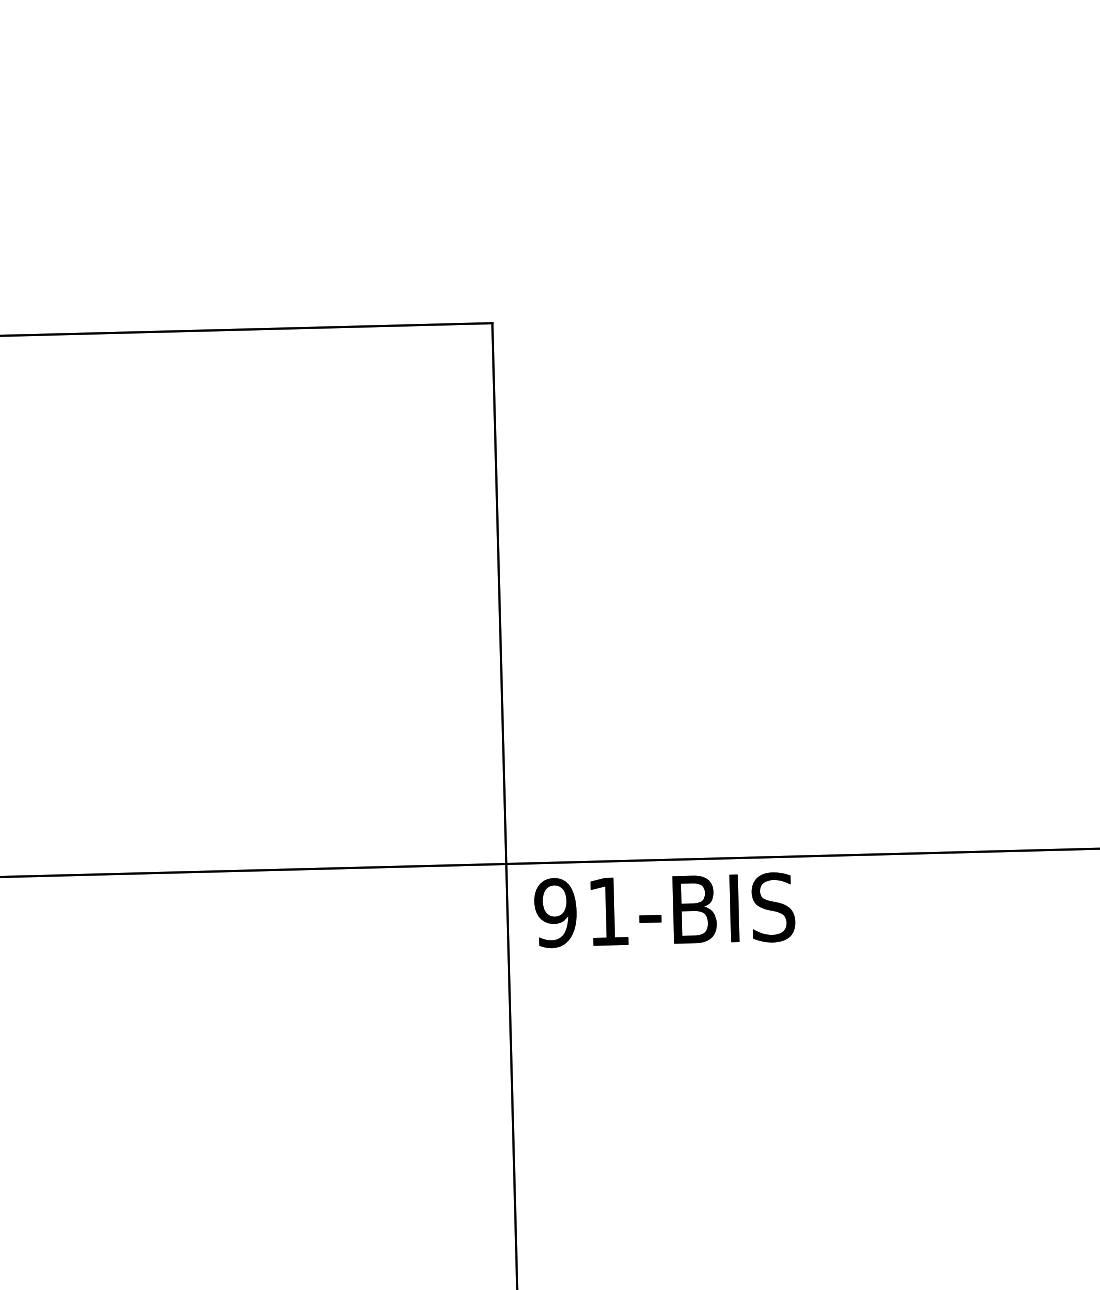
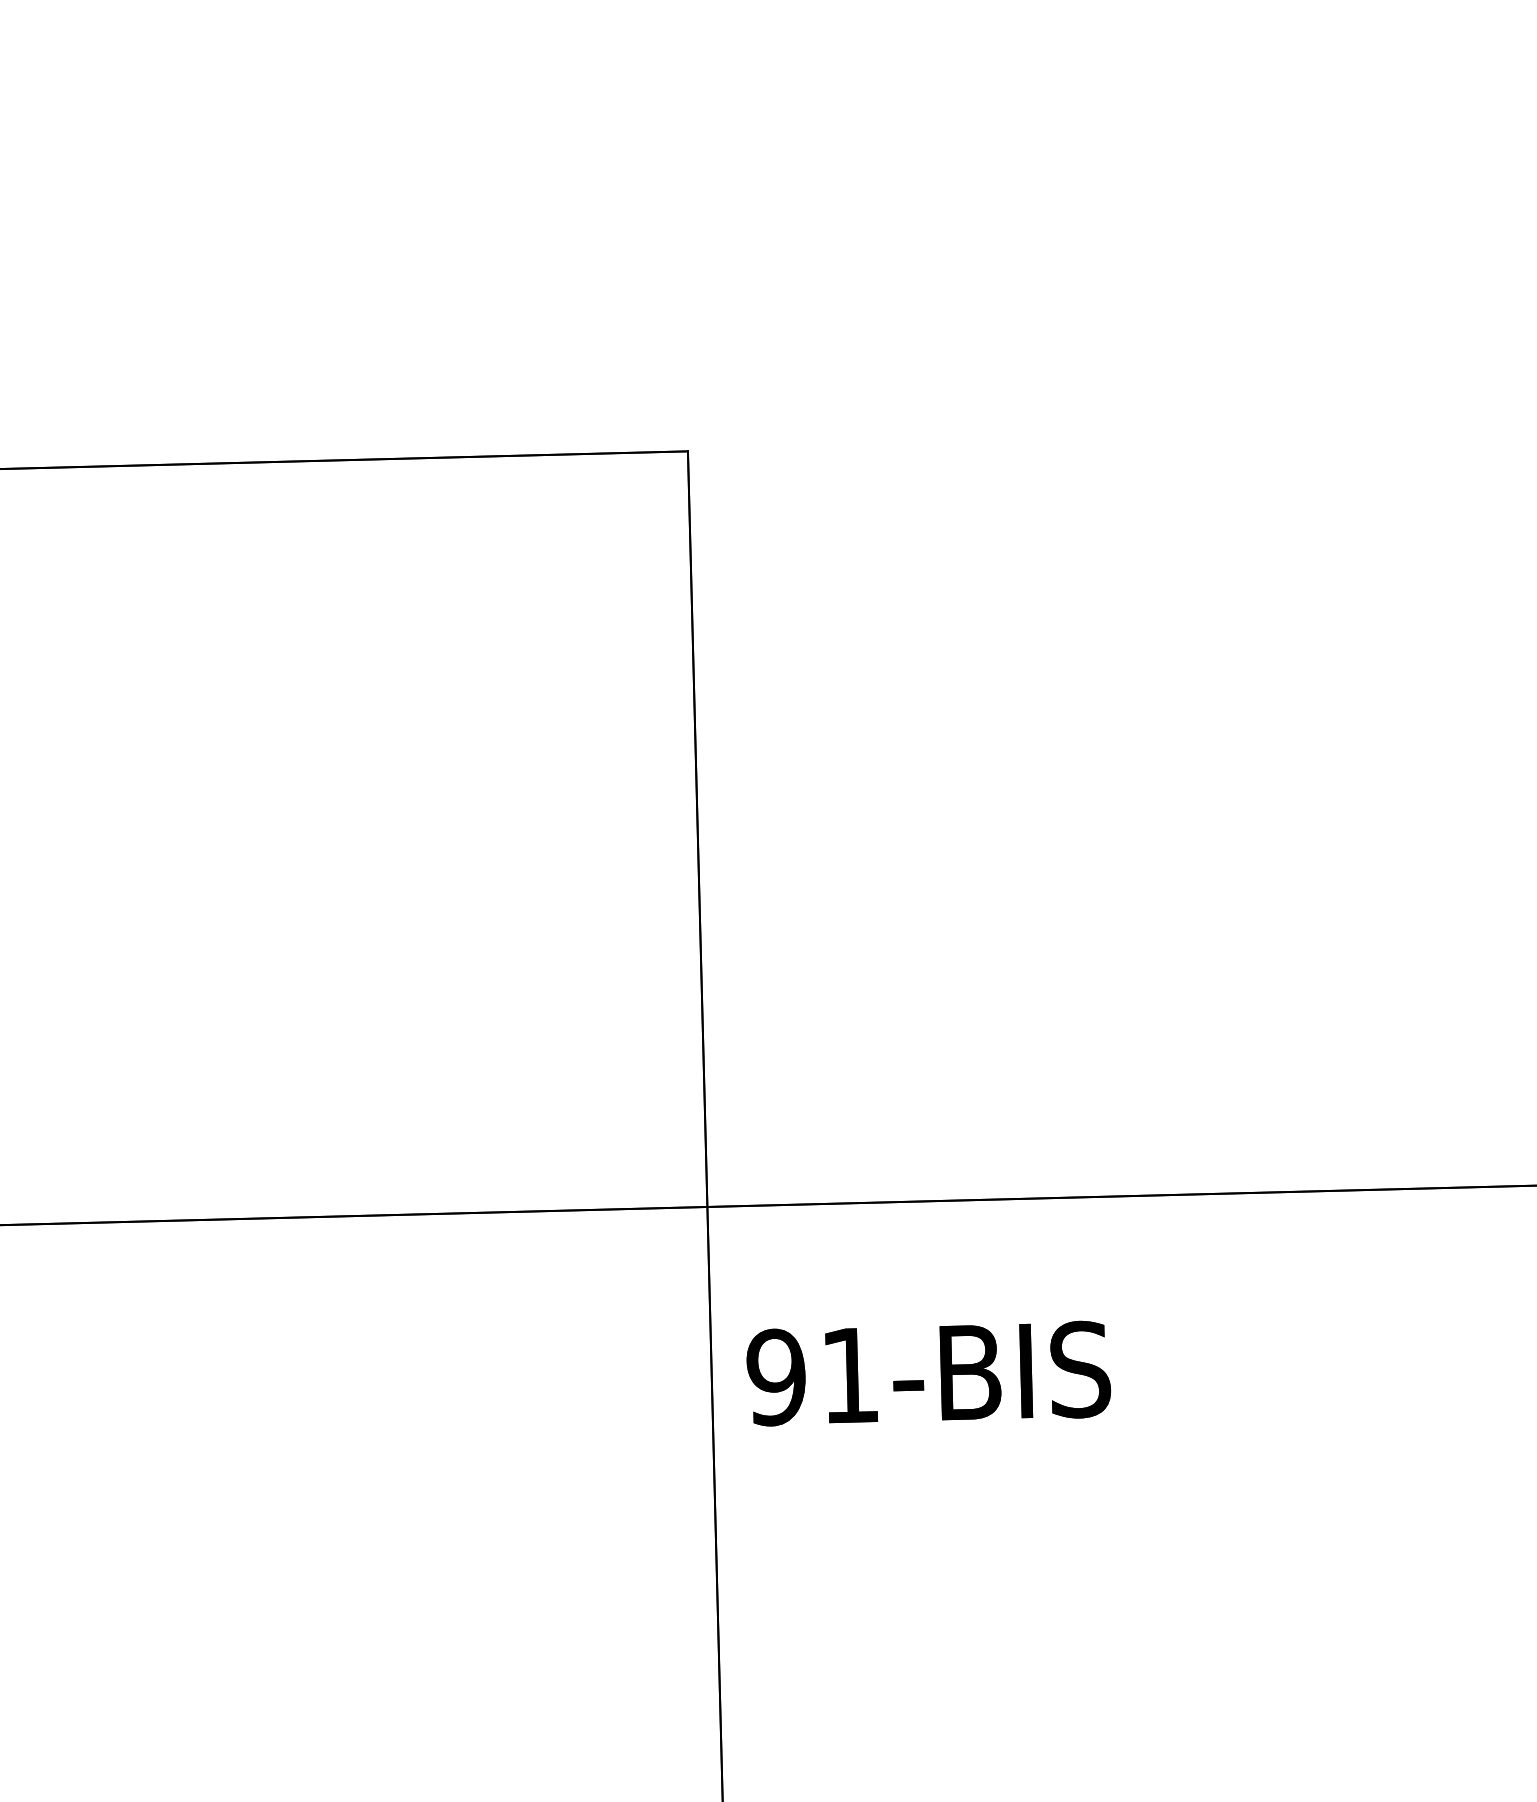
text: (664, 910) -> (928, 1373), moved

